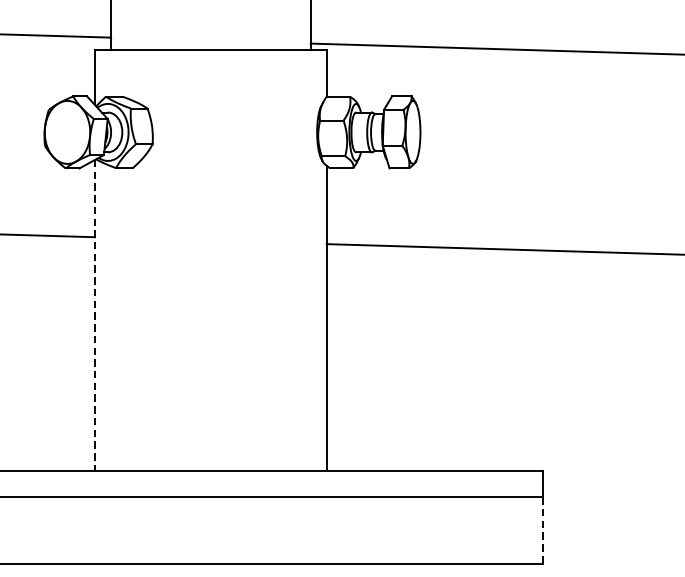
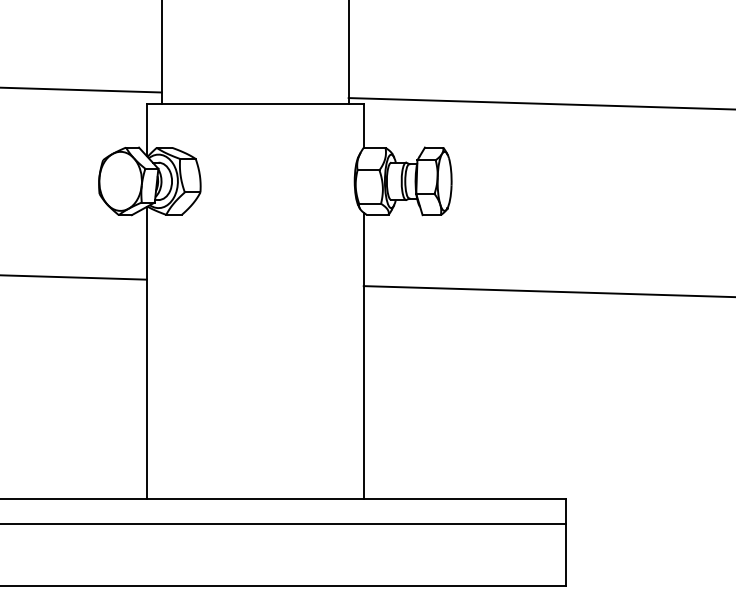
line: (95, 314) -> (146, 352), dashed -> solid
line: (542, 531) -> (566, 555), dashed -> solid

